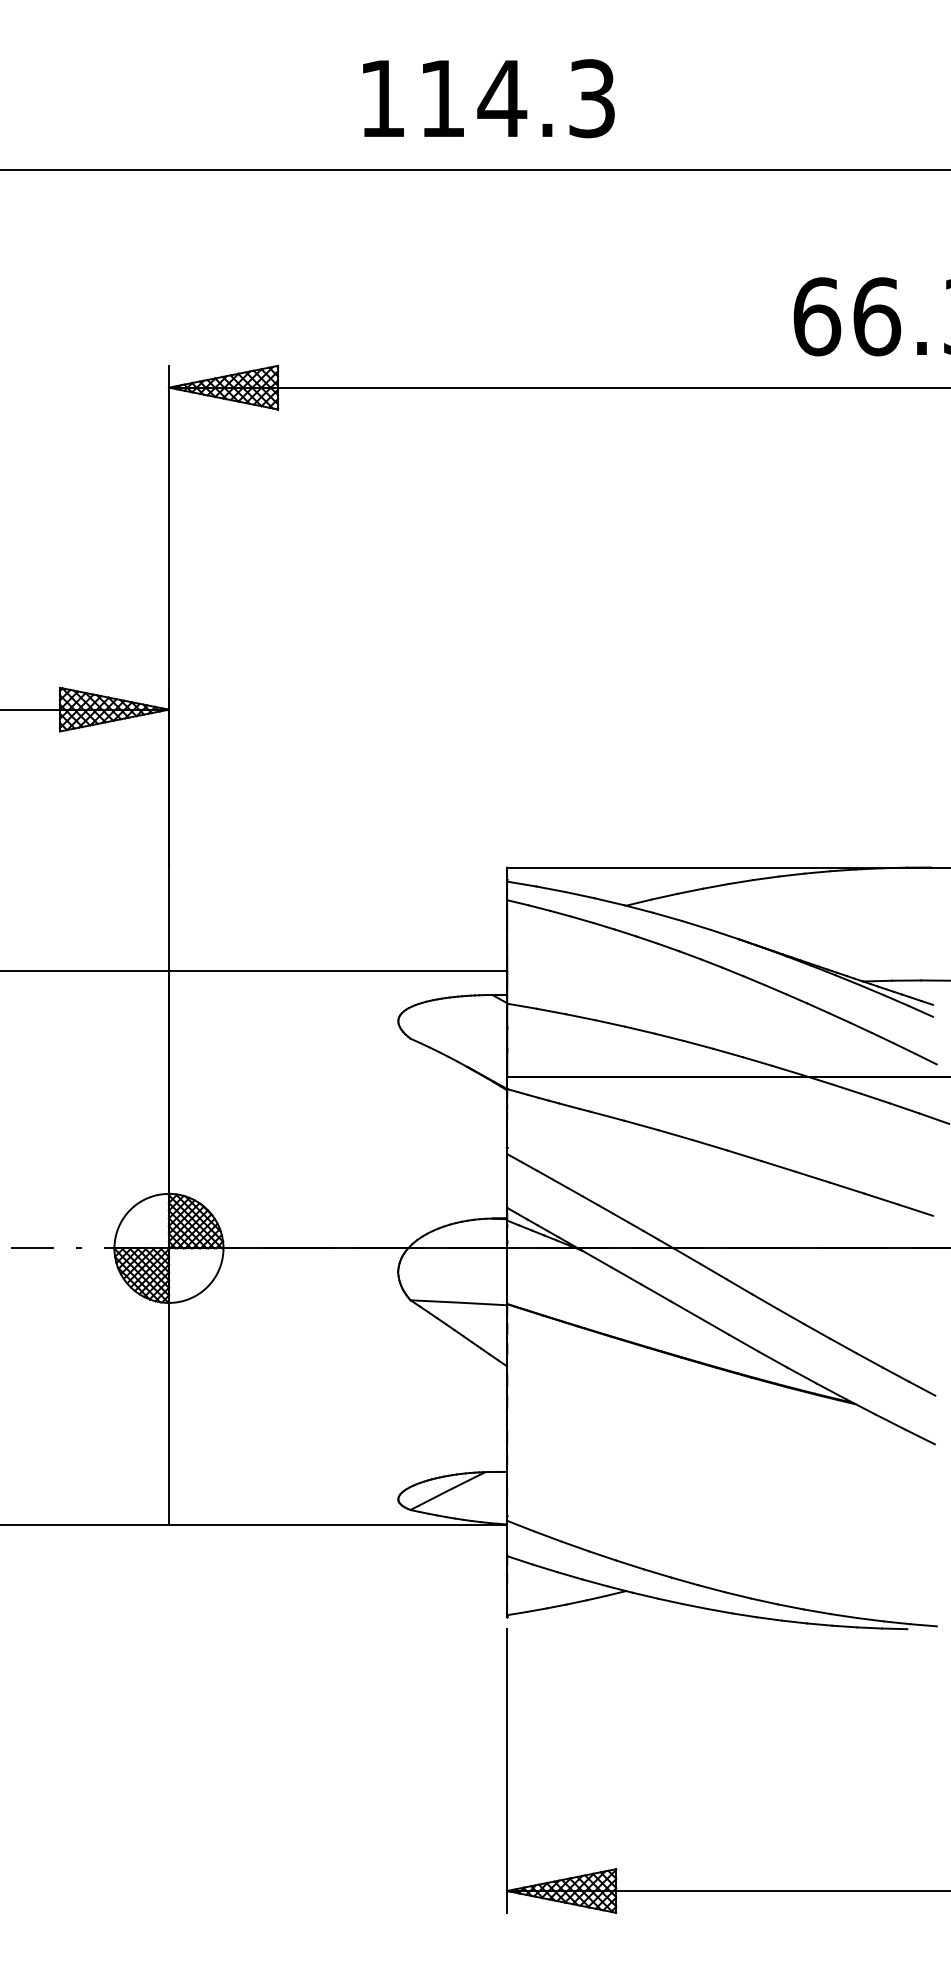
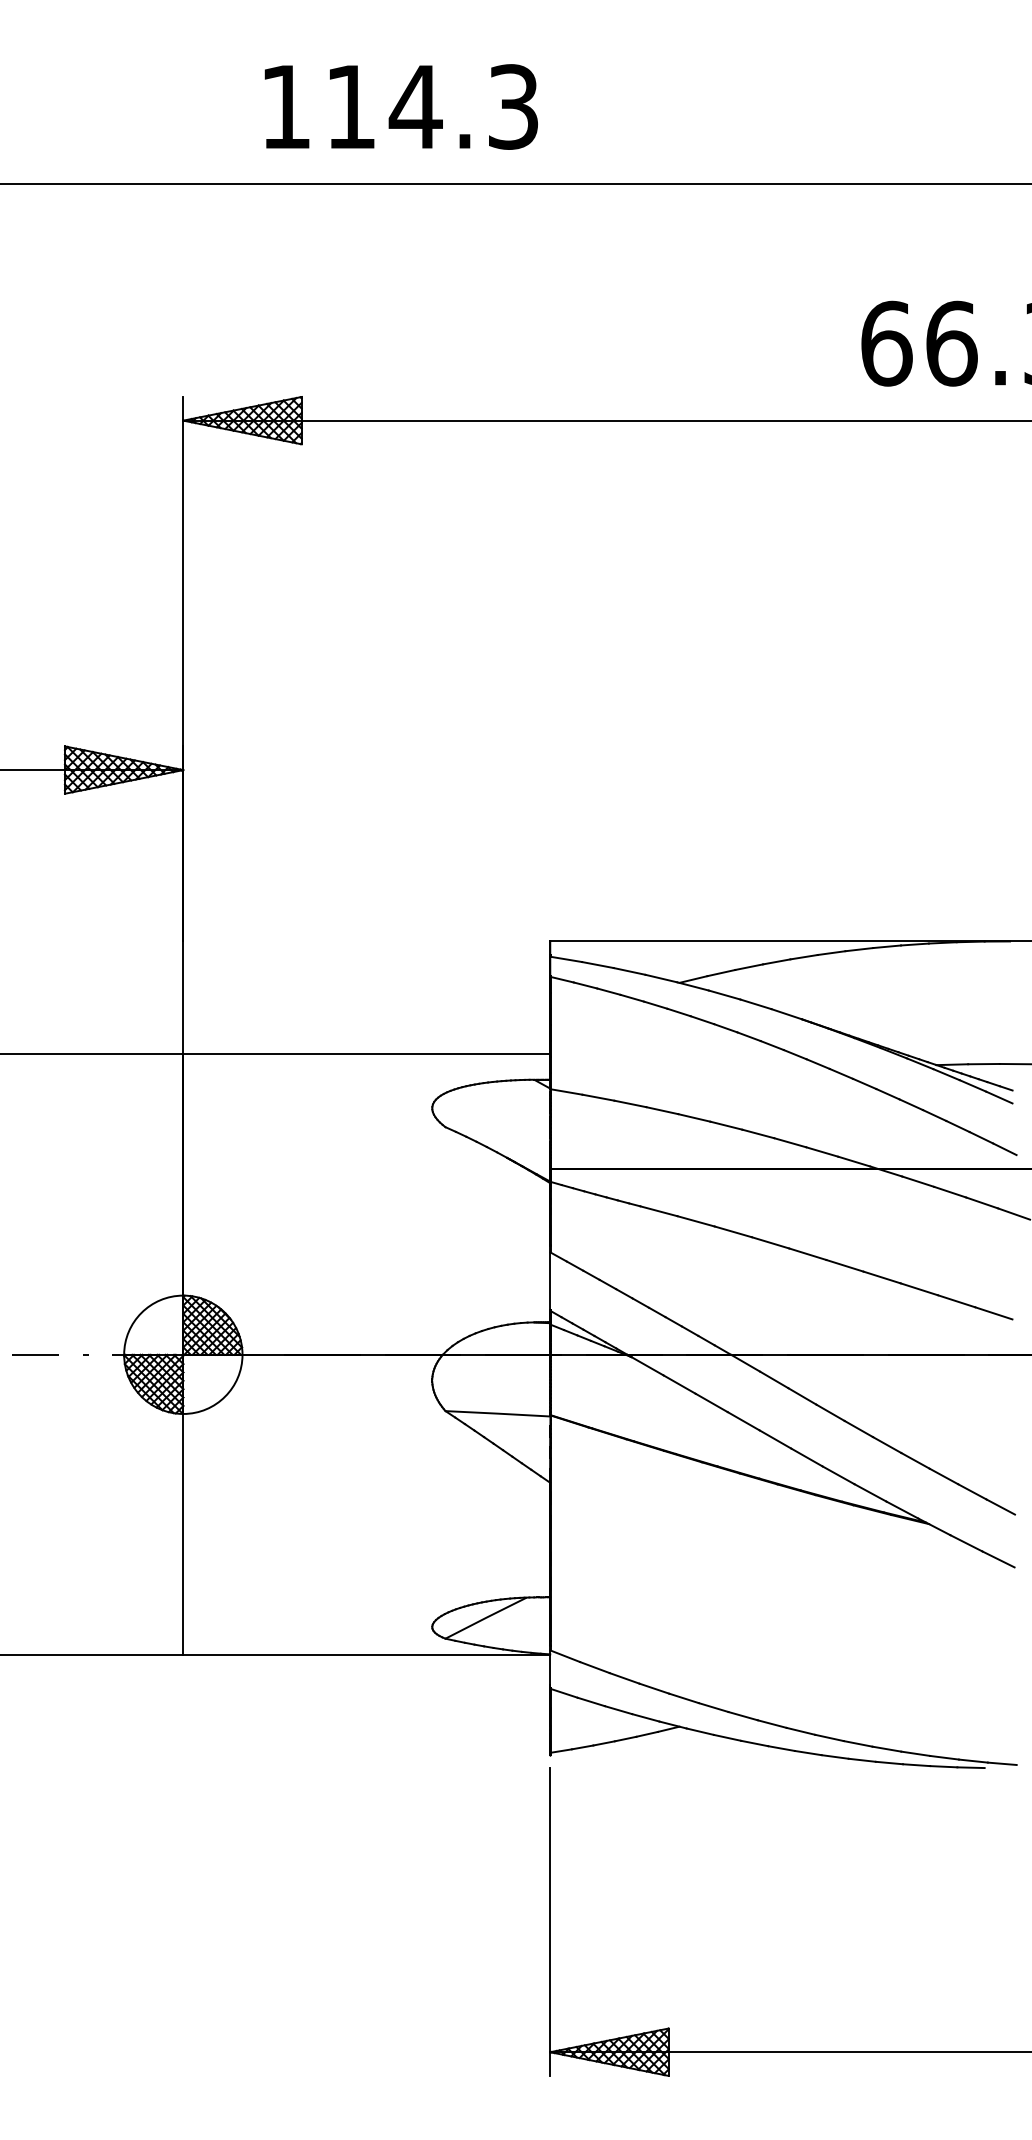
text: (488, 98) -> (400, 106), moved

